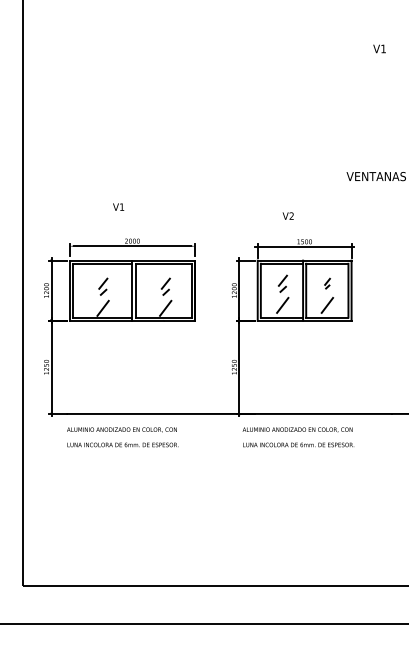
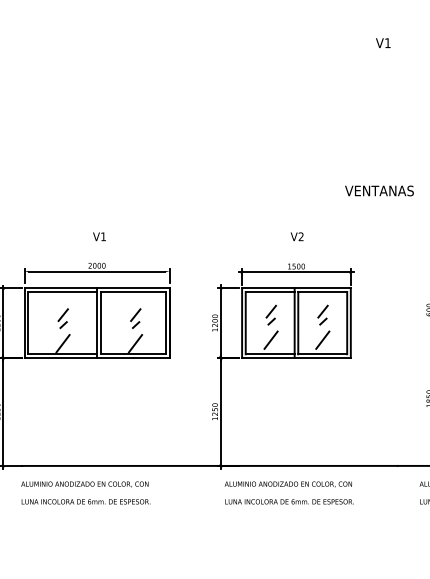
text: (118, 206) -> (99, 236), moved
text: (287, 215) -> (296, 236), moved
part: (327, 283) -> (322, 314), size x1.67

